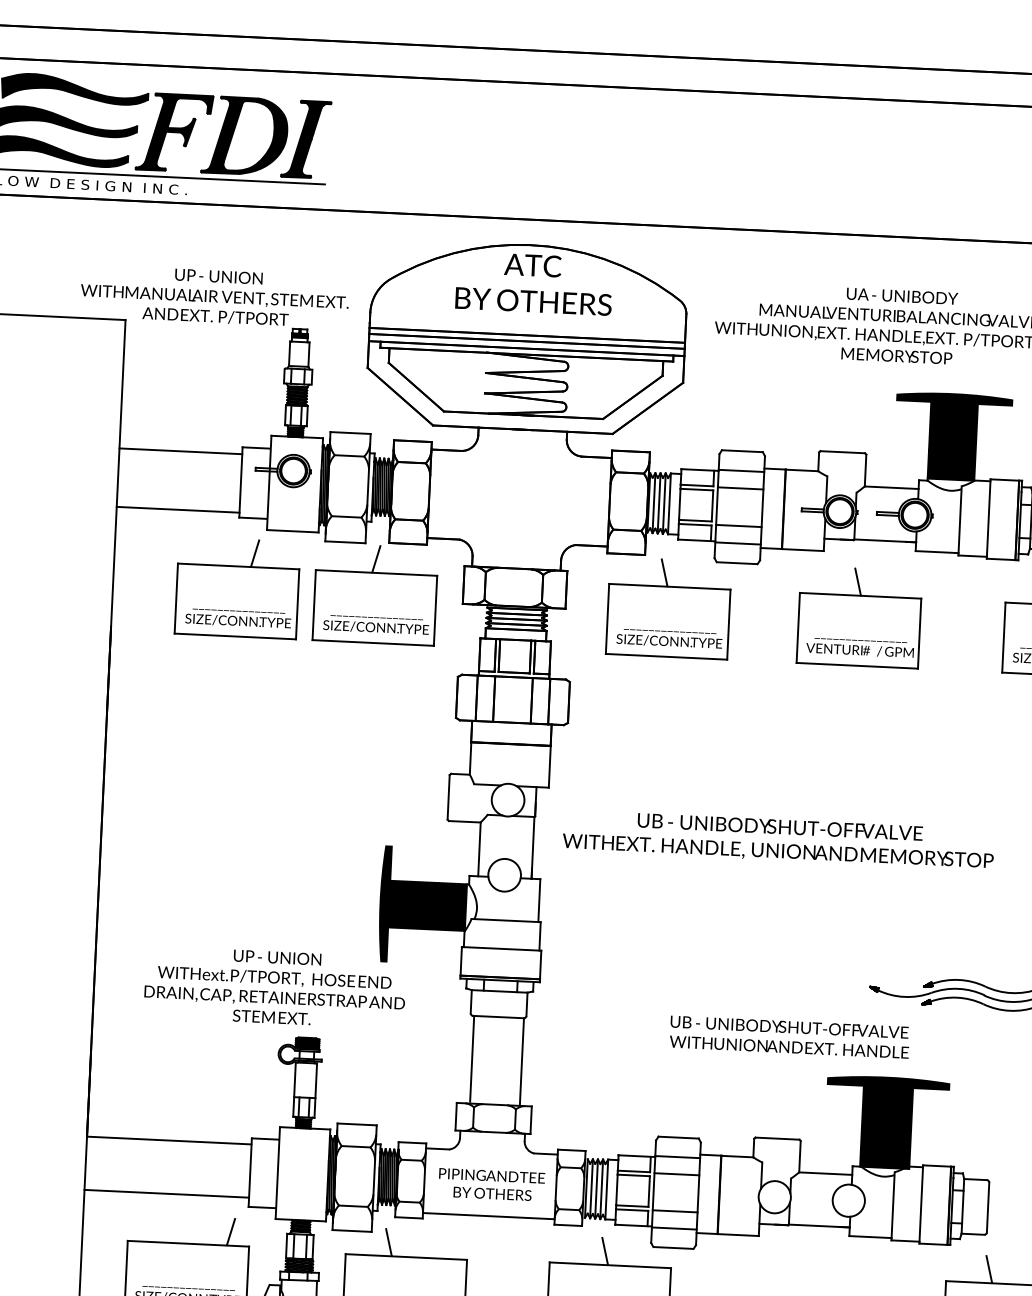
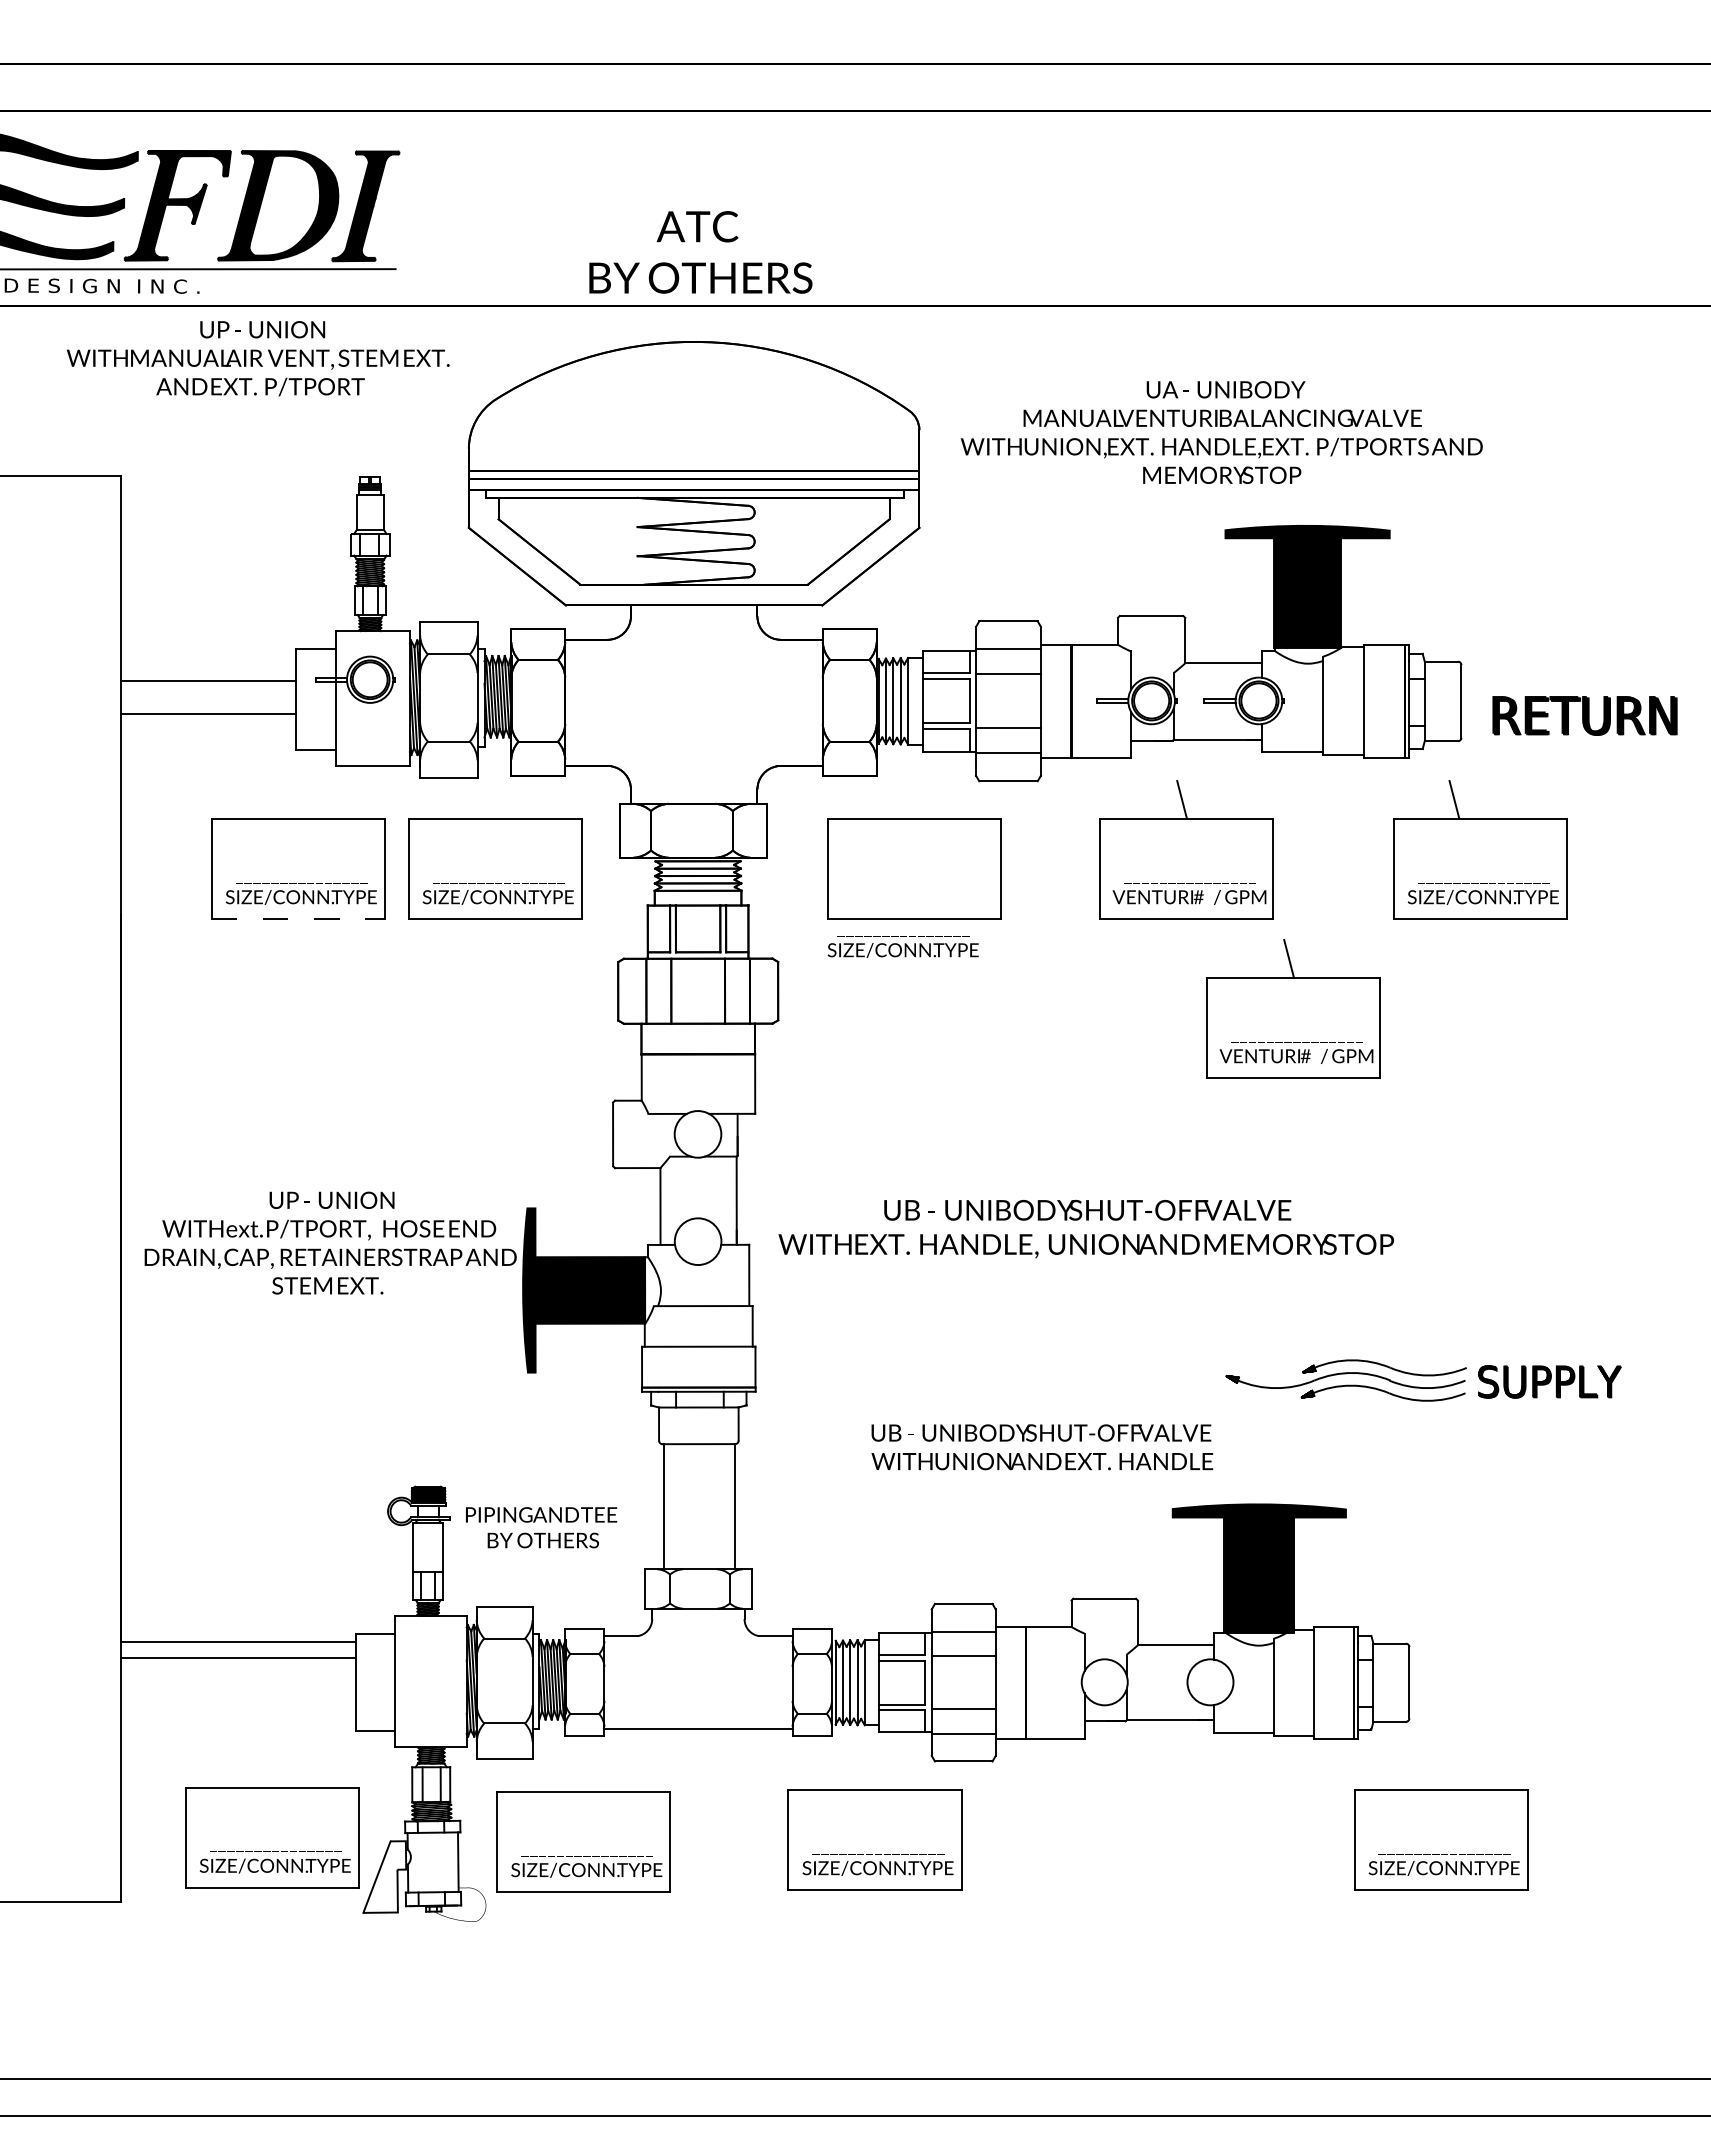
text: (534, 283) -> (700, 252), moved
text: (215, 296) -> (258, 358), moved
line: (180, 451) -> (207, 714), moved
line: (177, 509) -> (207, 680), moved
line: (254, 553) -> (320, 799), removed
line: (375, 558) -> (493, 799), removed
line: (664, 572) -> (905, 799), removed
line: (235, 636) -> (298, 919), solid -> dashed
text: (669, 638) -> (902, 946), moved
part: (929, 731) -> (1293, 1008), added
text: (778, 840) -> (1085, 1229), moved
text: (275, 987) -> (330, 1242), moved
text: (789, 1037) -> (1042, 1447), moved
text: (491, 1184) -> (541, 1527), moved
line: (166, 1193) -> (237, 1658), moved
line: (231, 1232) -> (332, 1768), removed
line: (388, 1242) -> (557, 1772), removed
line: (605, 1251) -> (866, 1770), removed
line: (989, 1269) -> (1415, 1770), removed

